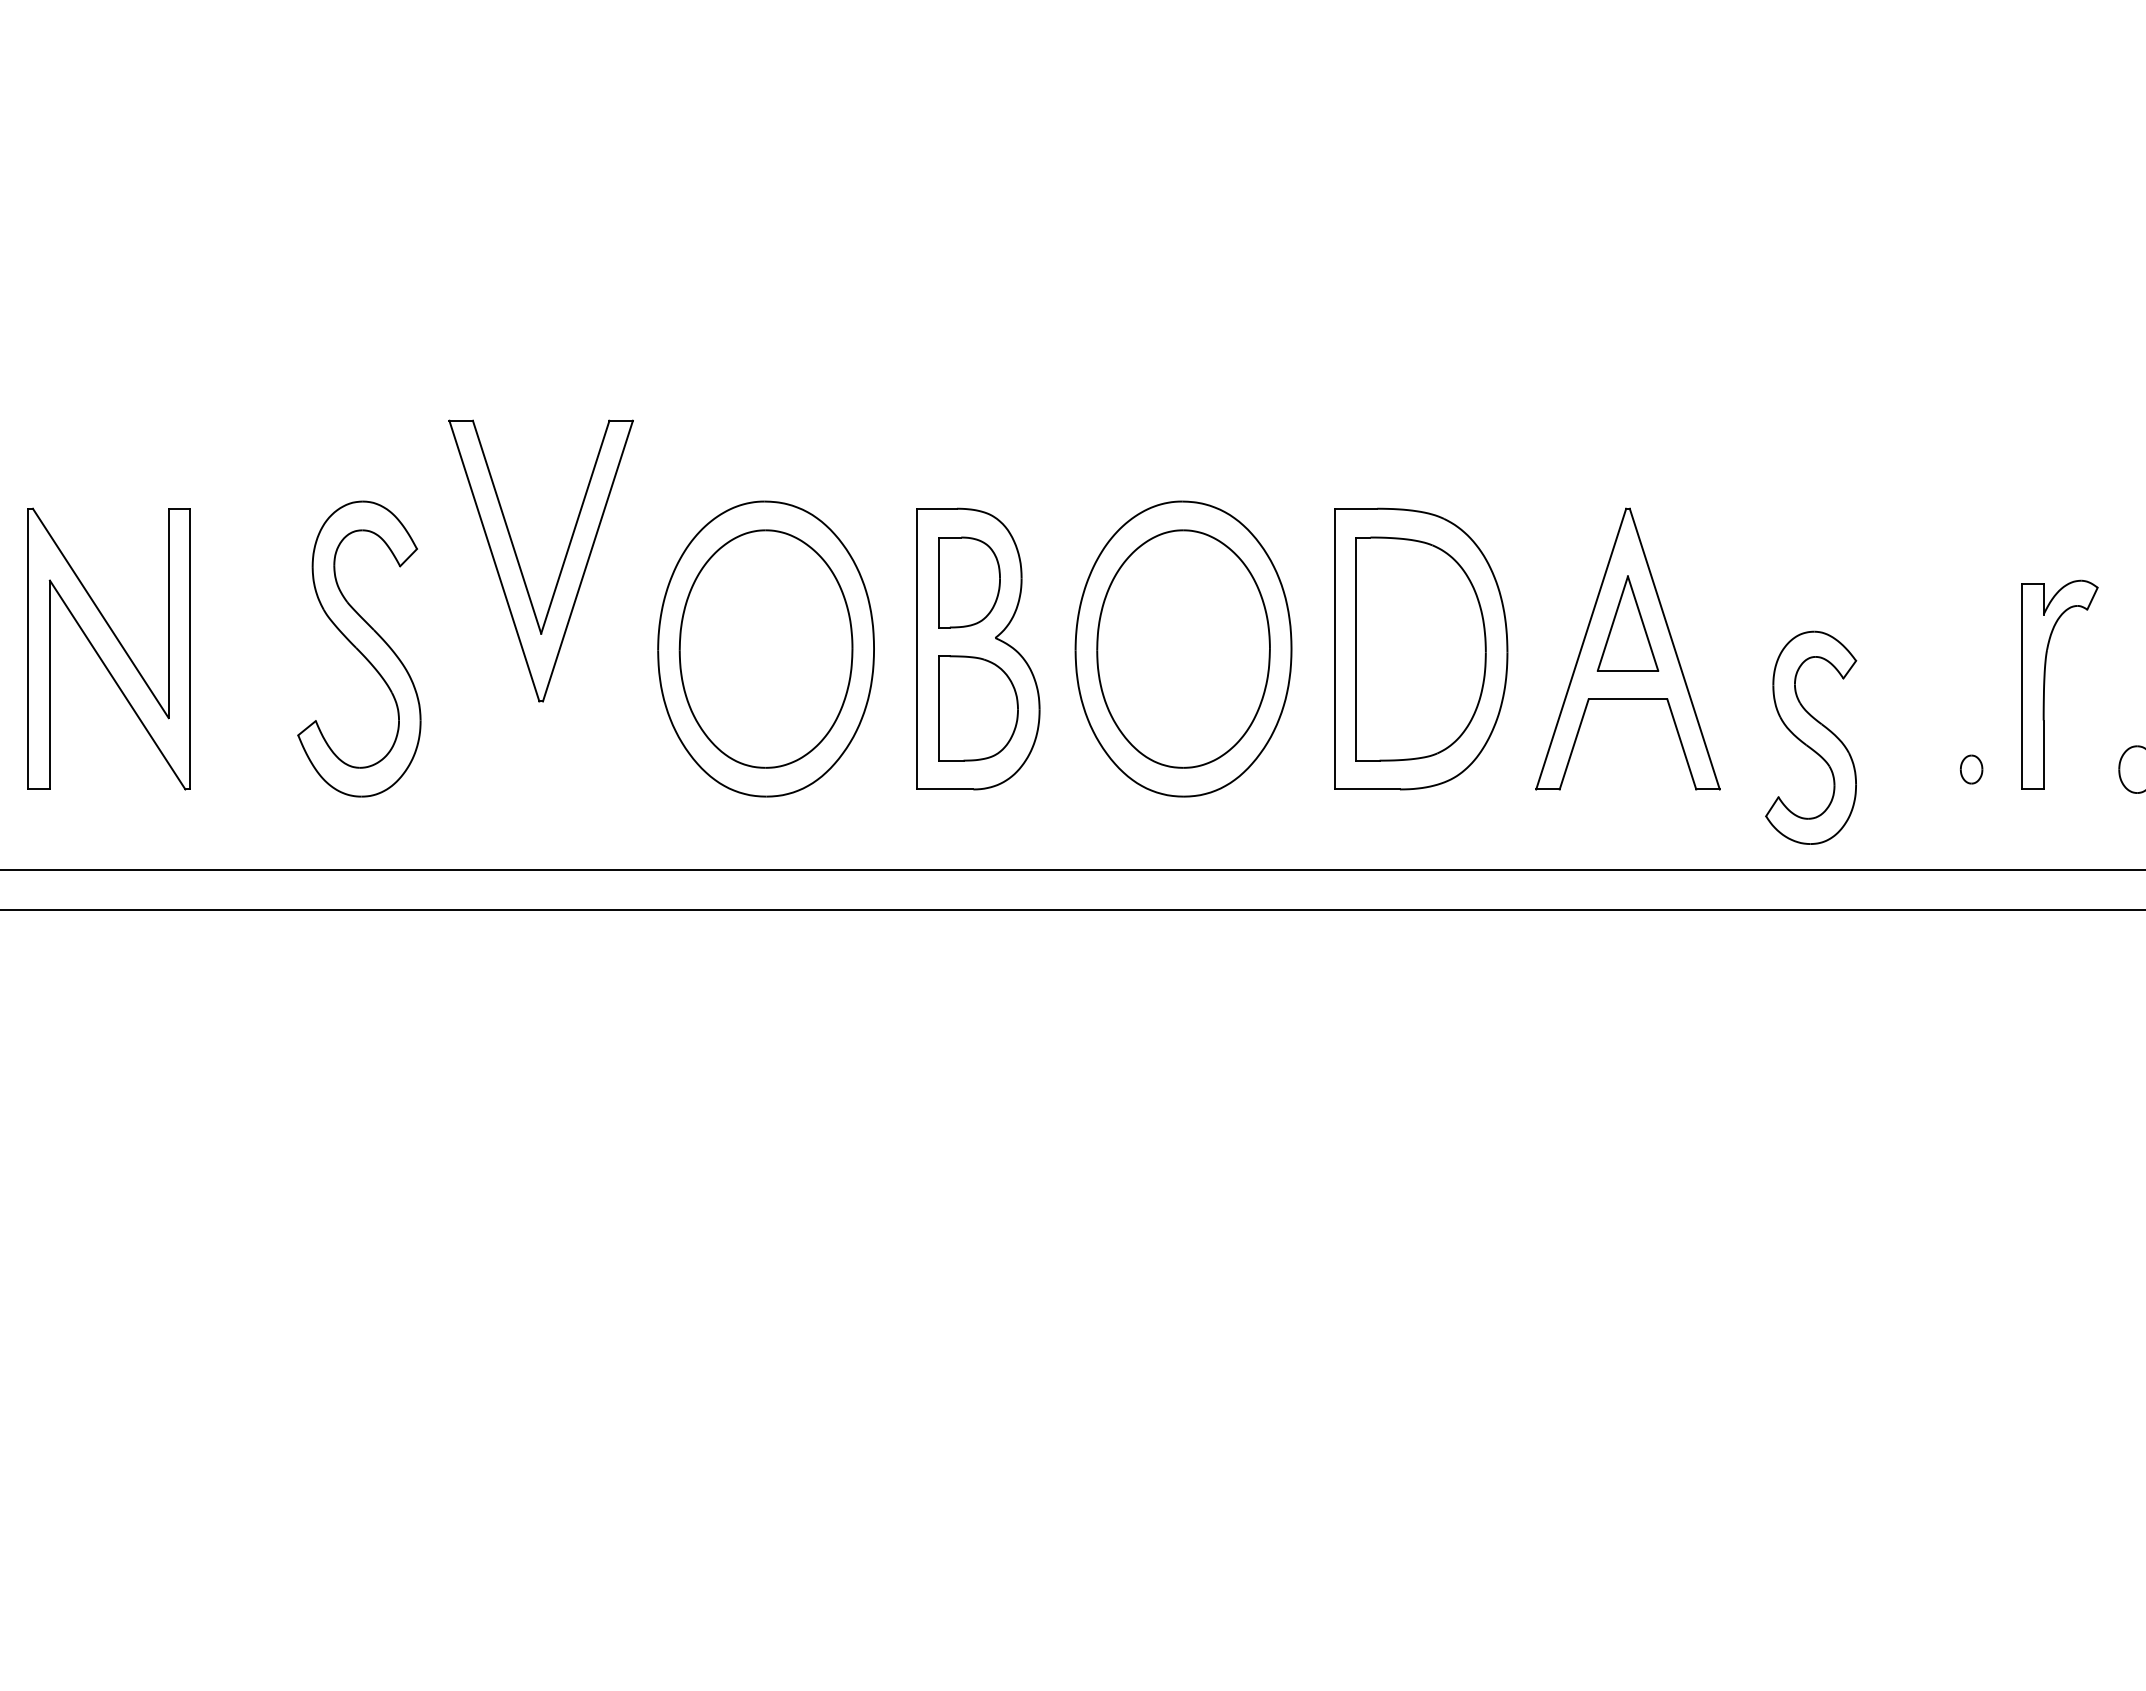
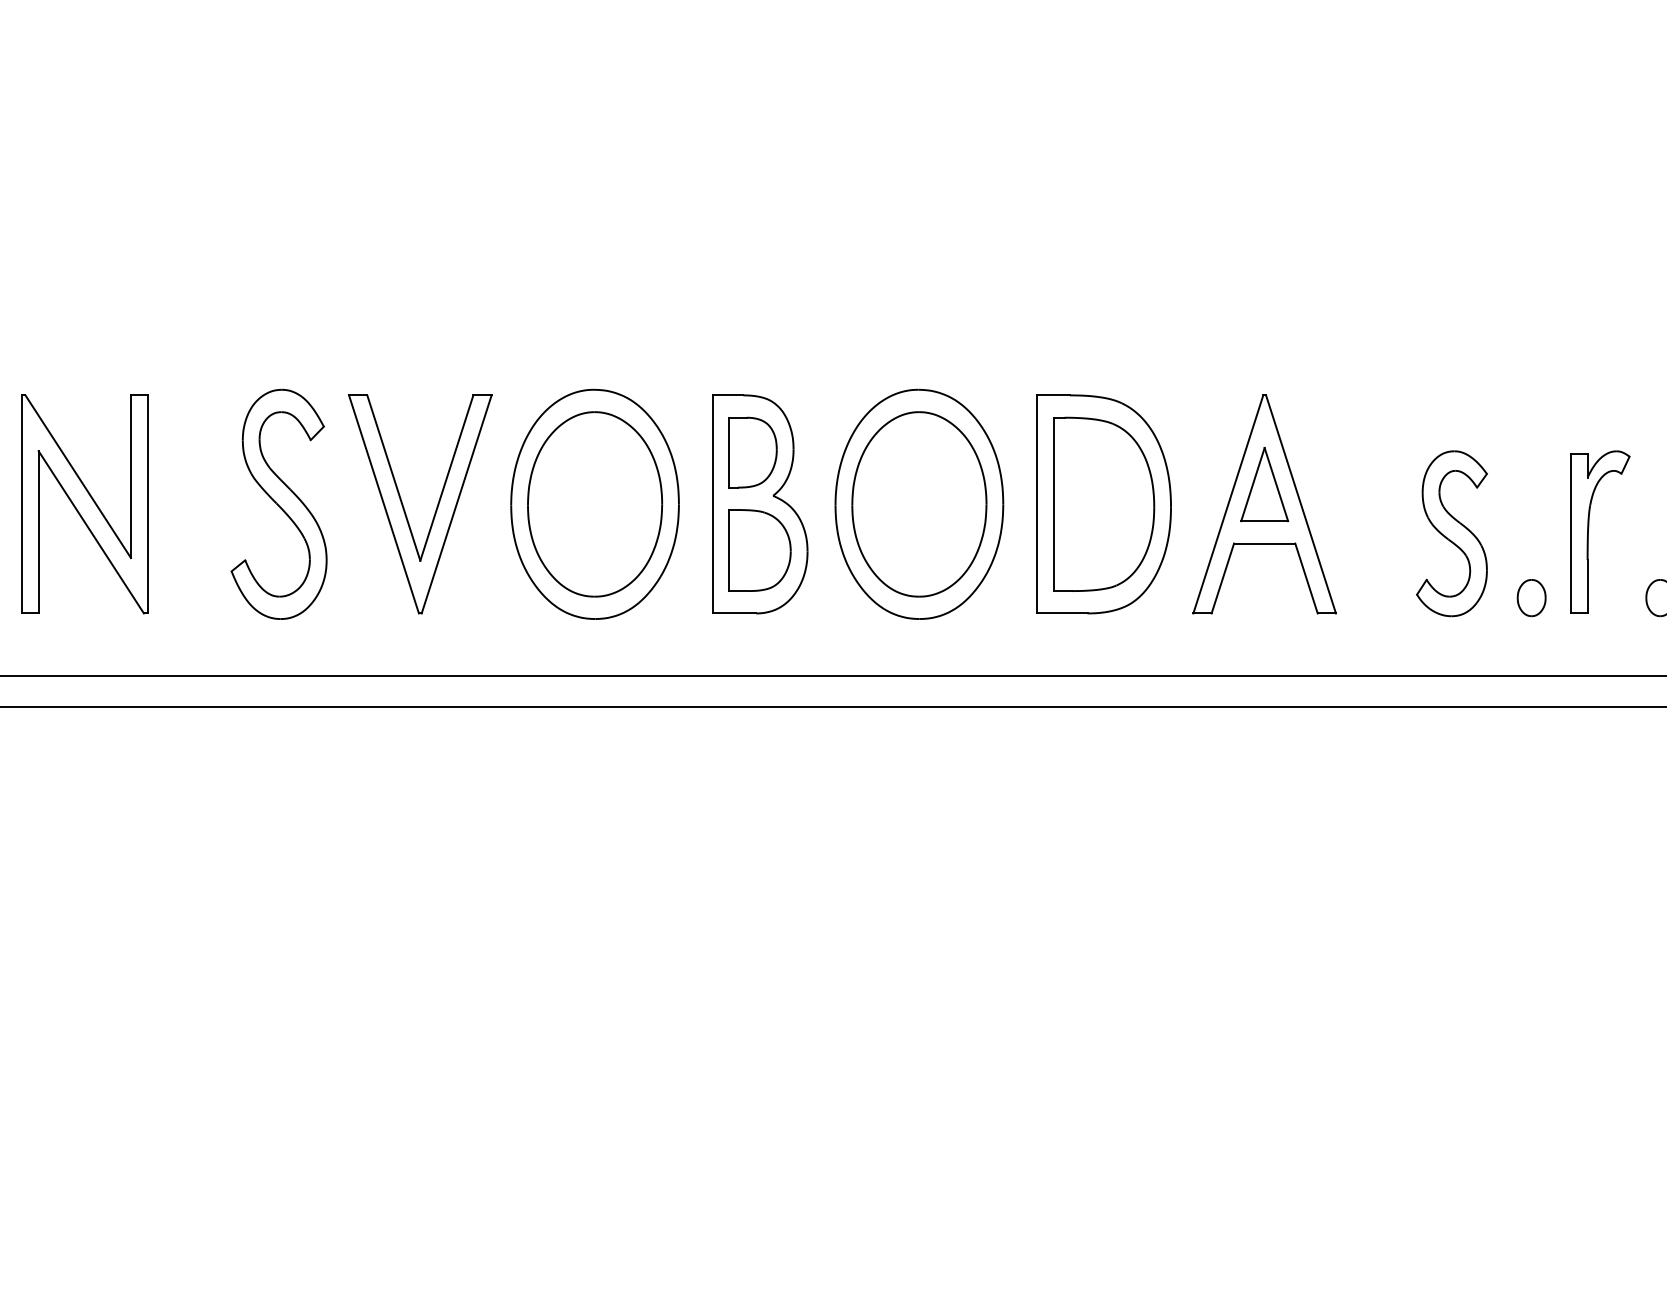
part: (520, 565) -> (404, 507), moved
part: (1811, 737) -> (1452, 533), moved
part: (1971, 769) -> (1531, 597), size x1.67

